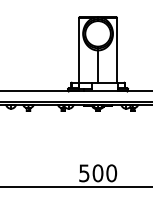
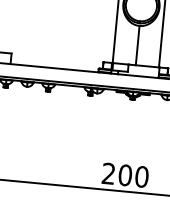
text: (84, 173) -> (108, 174), 500 -> 200

